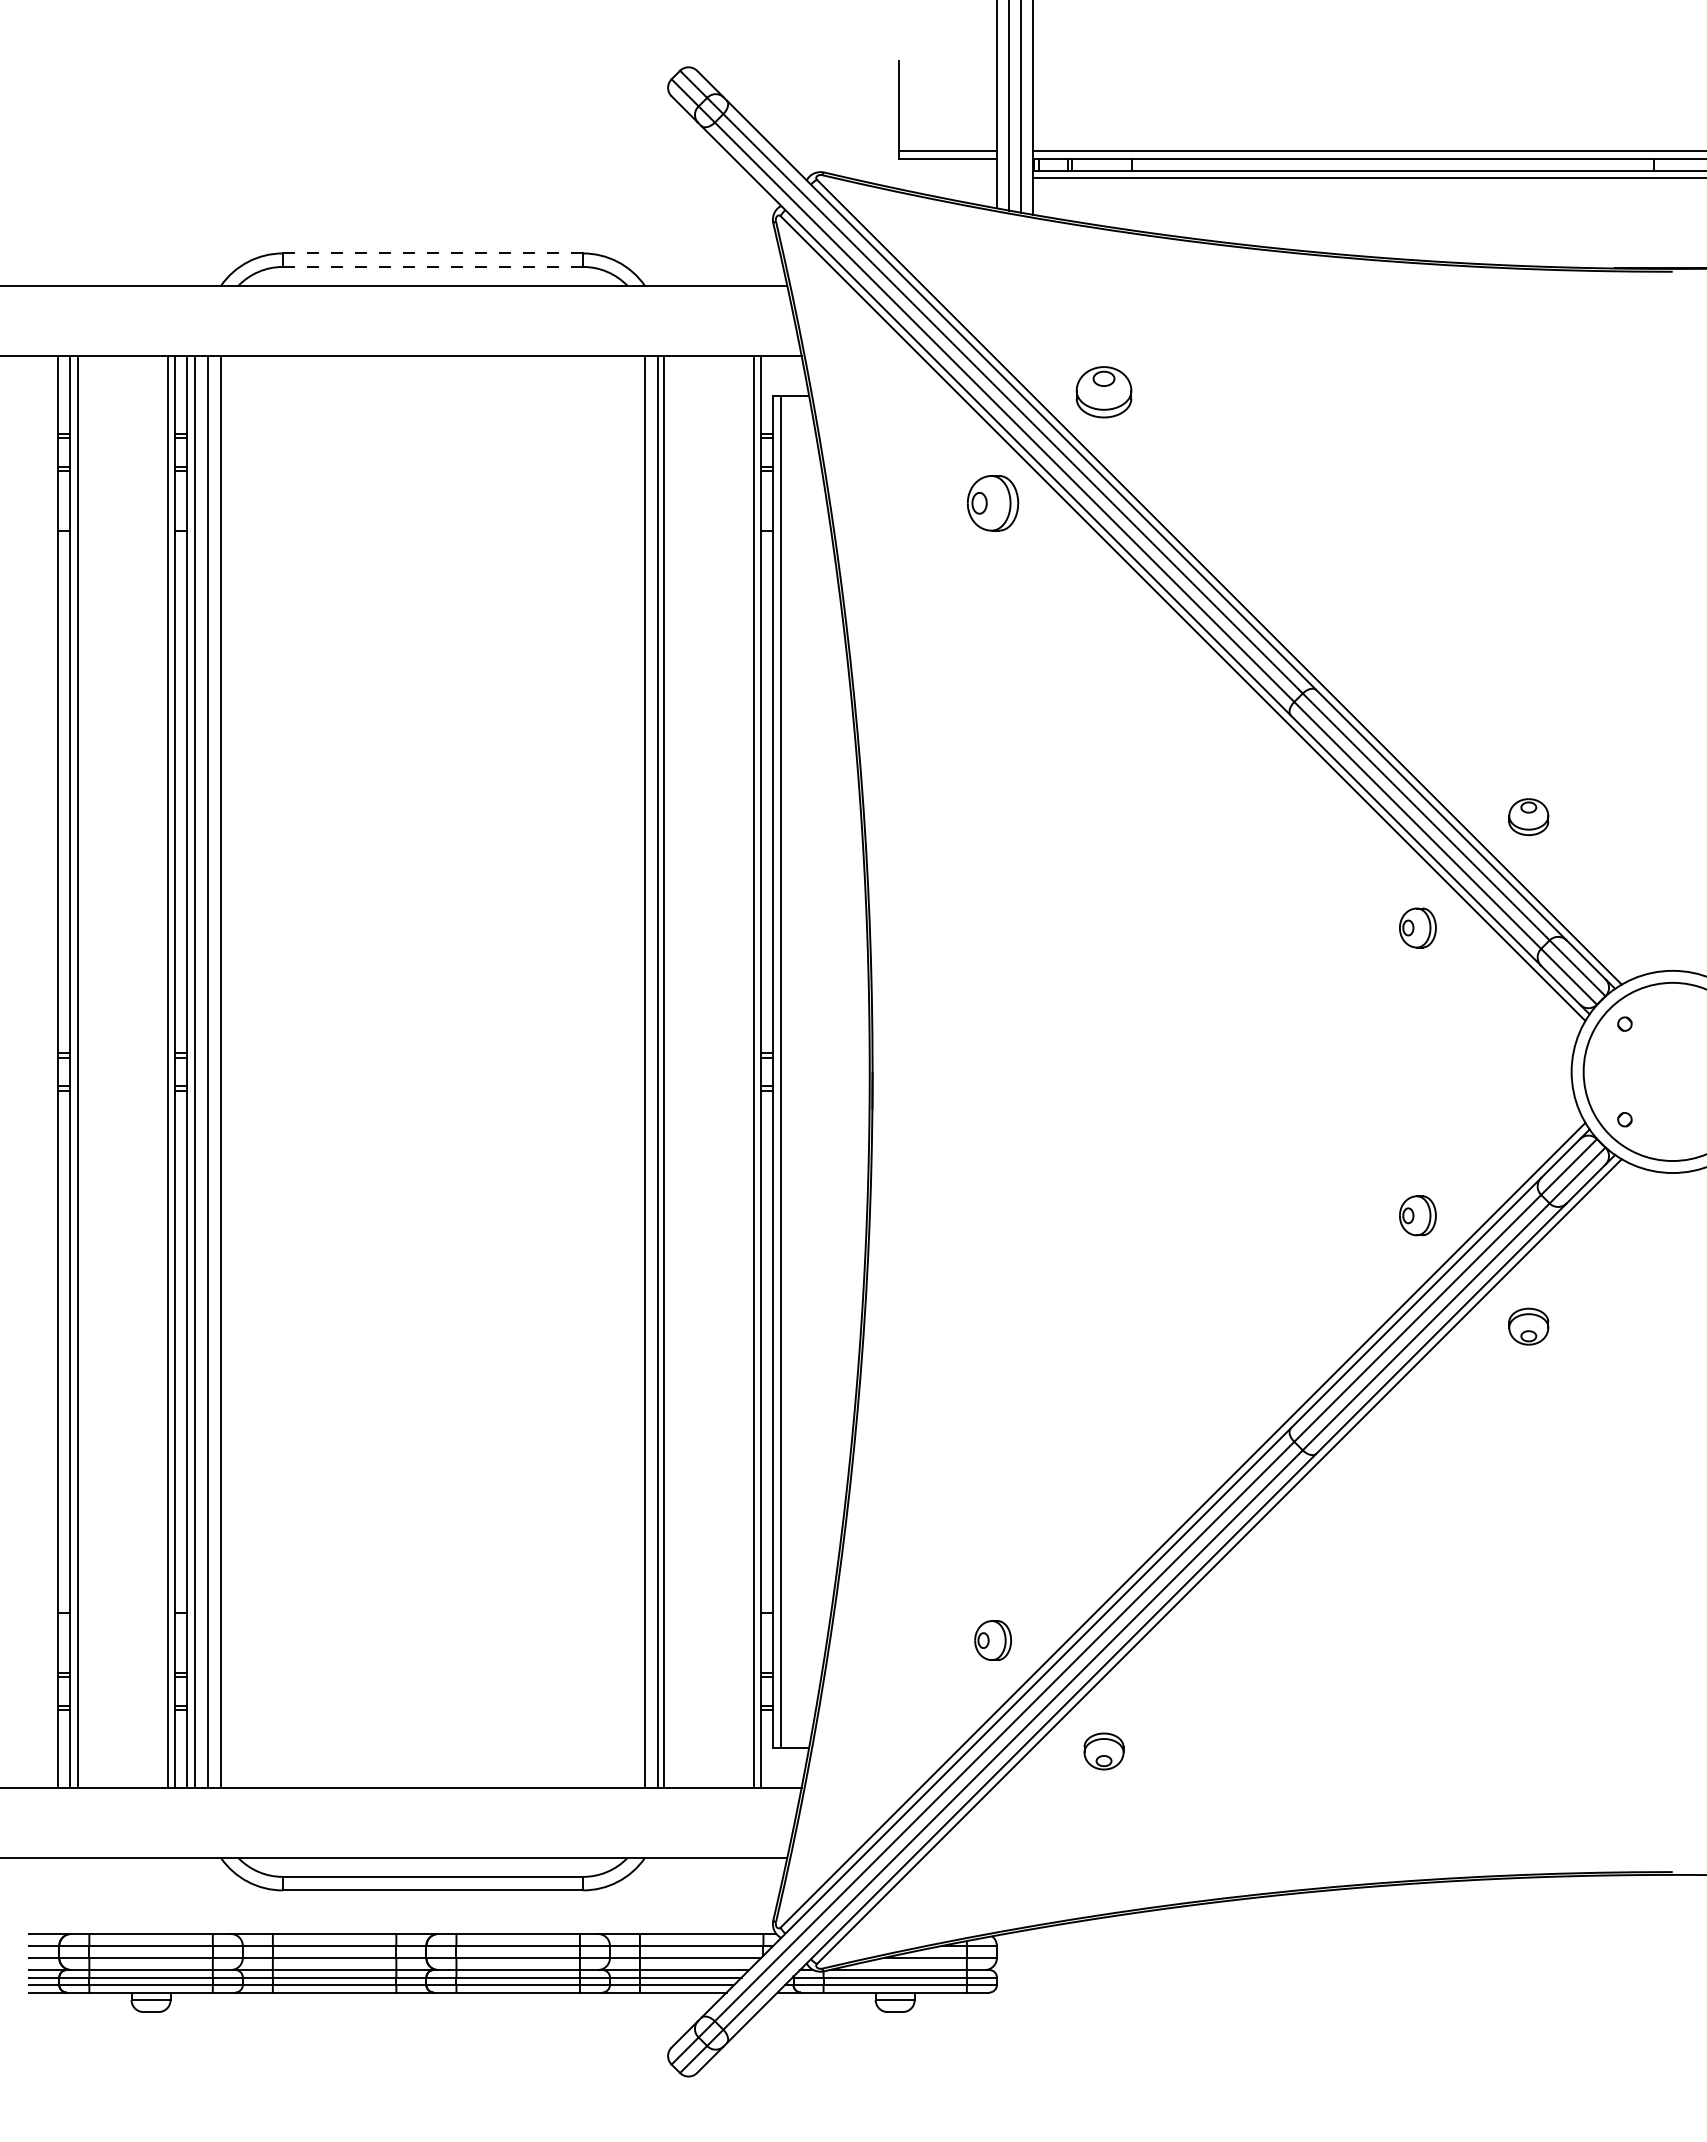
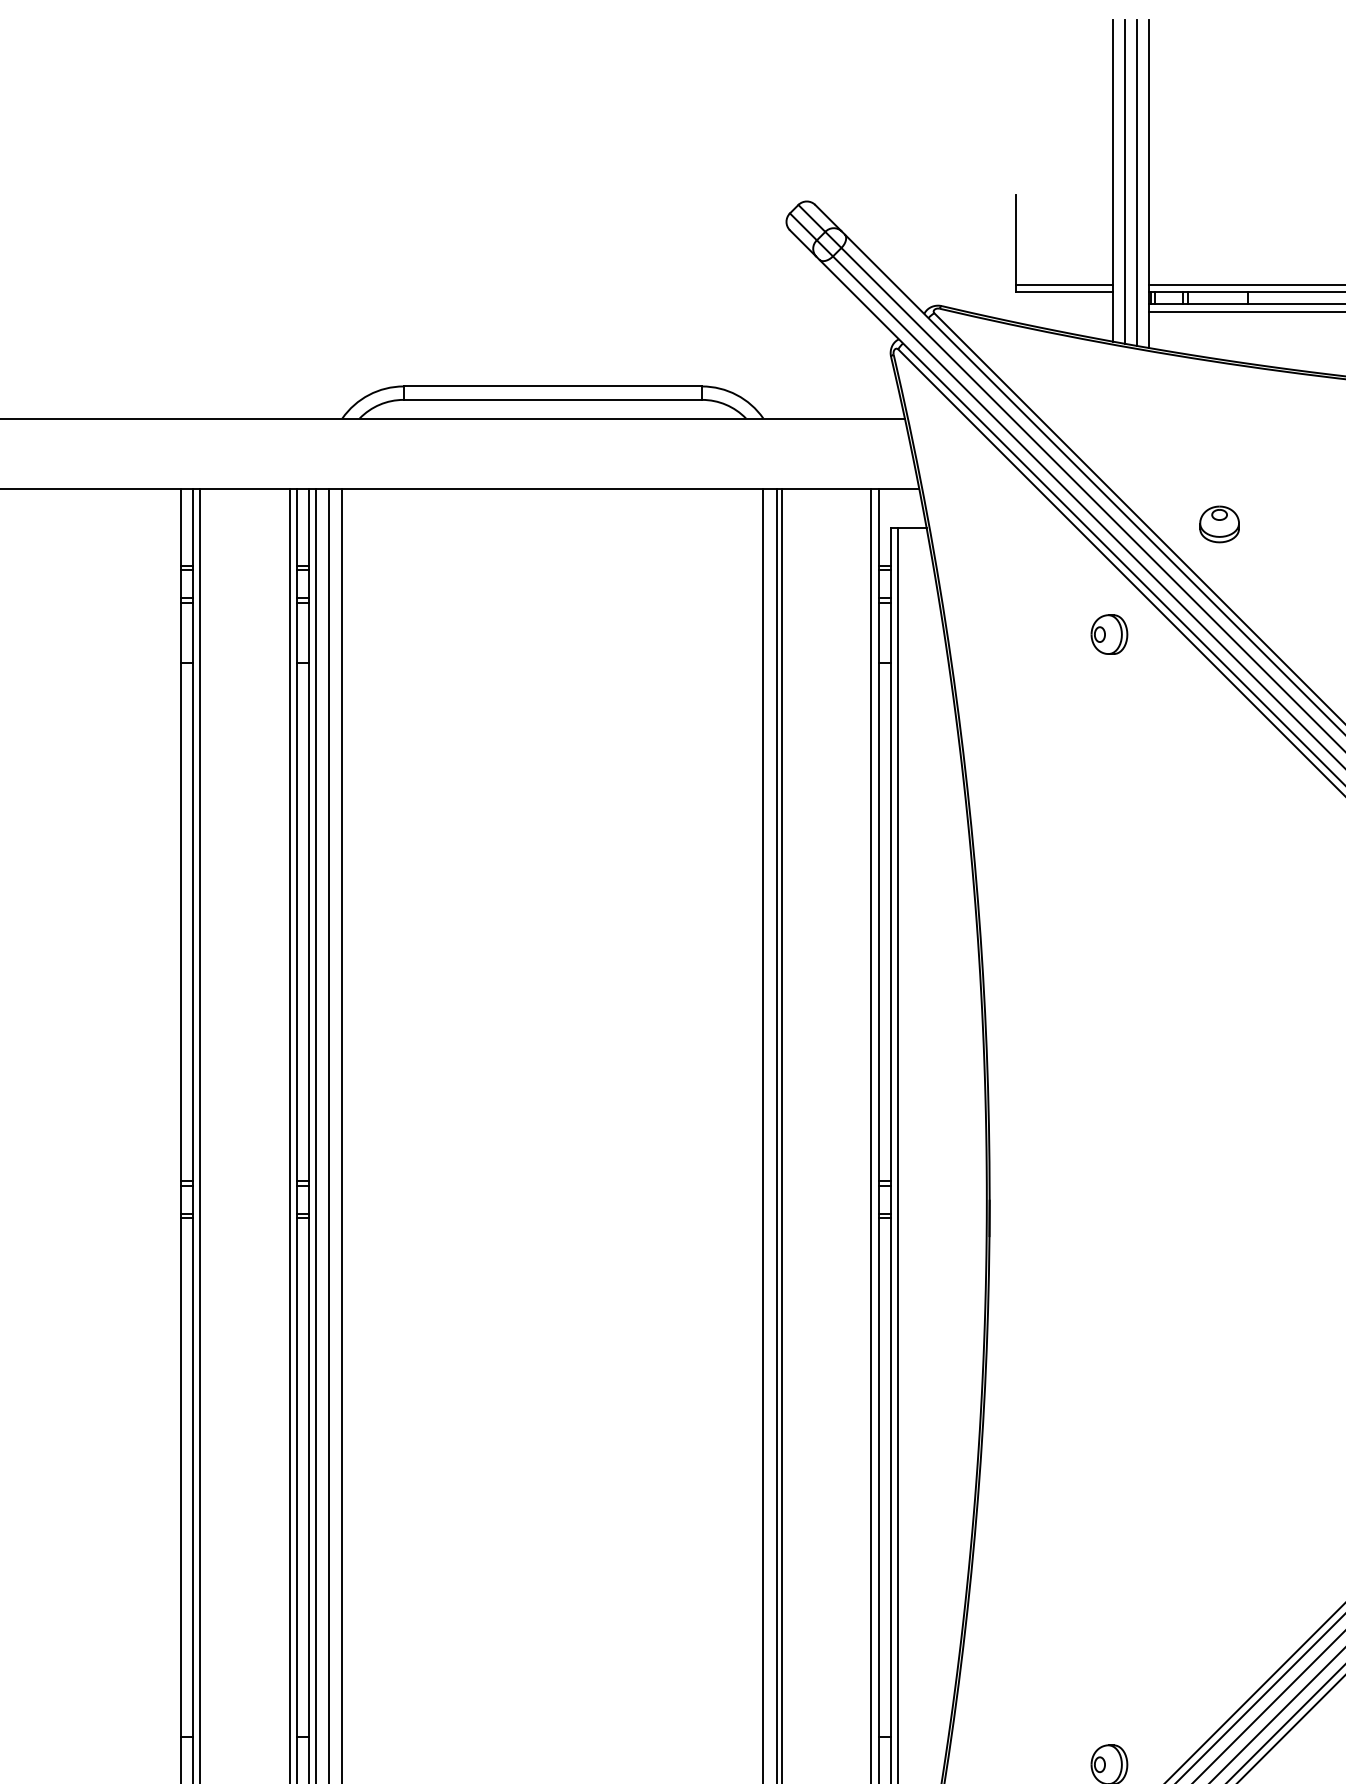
line: (433, 253) -> (553, 386), dashed -> solid
line: (432, 266) -> (552, 399), dashed -> solid
part: (1103, 392) -> (1219, 524), size x0.71
part: (993, 502) -> (1109, 633), size x0.71

